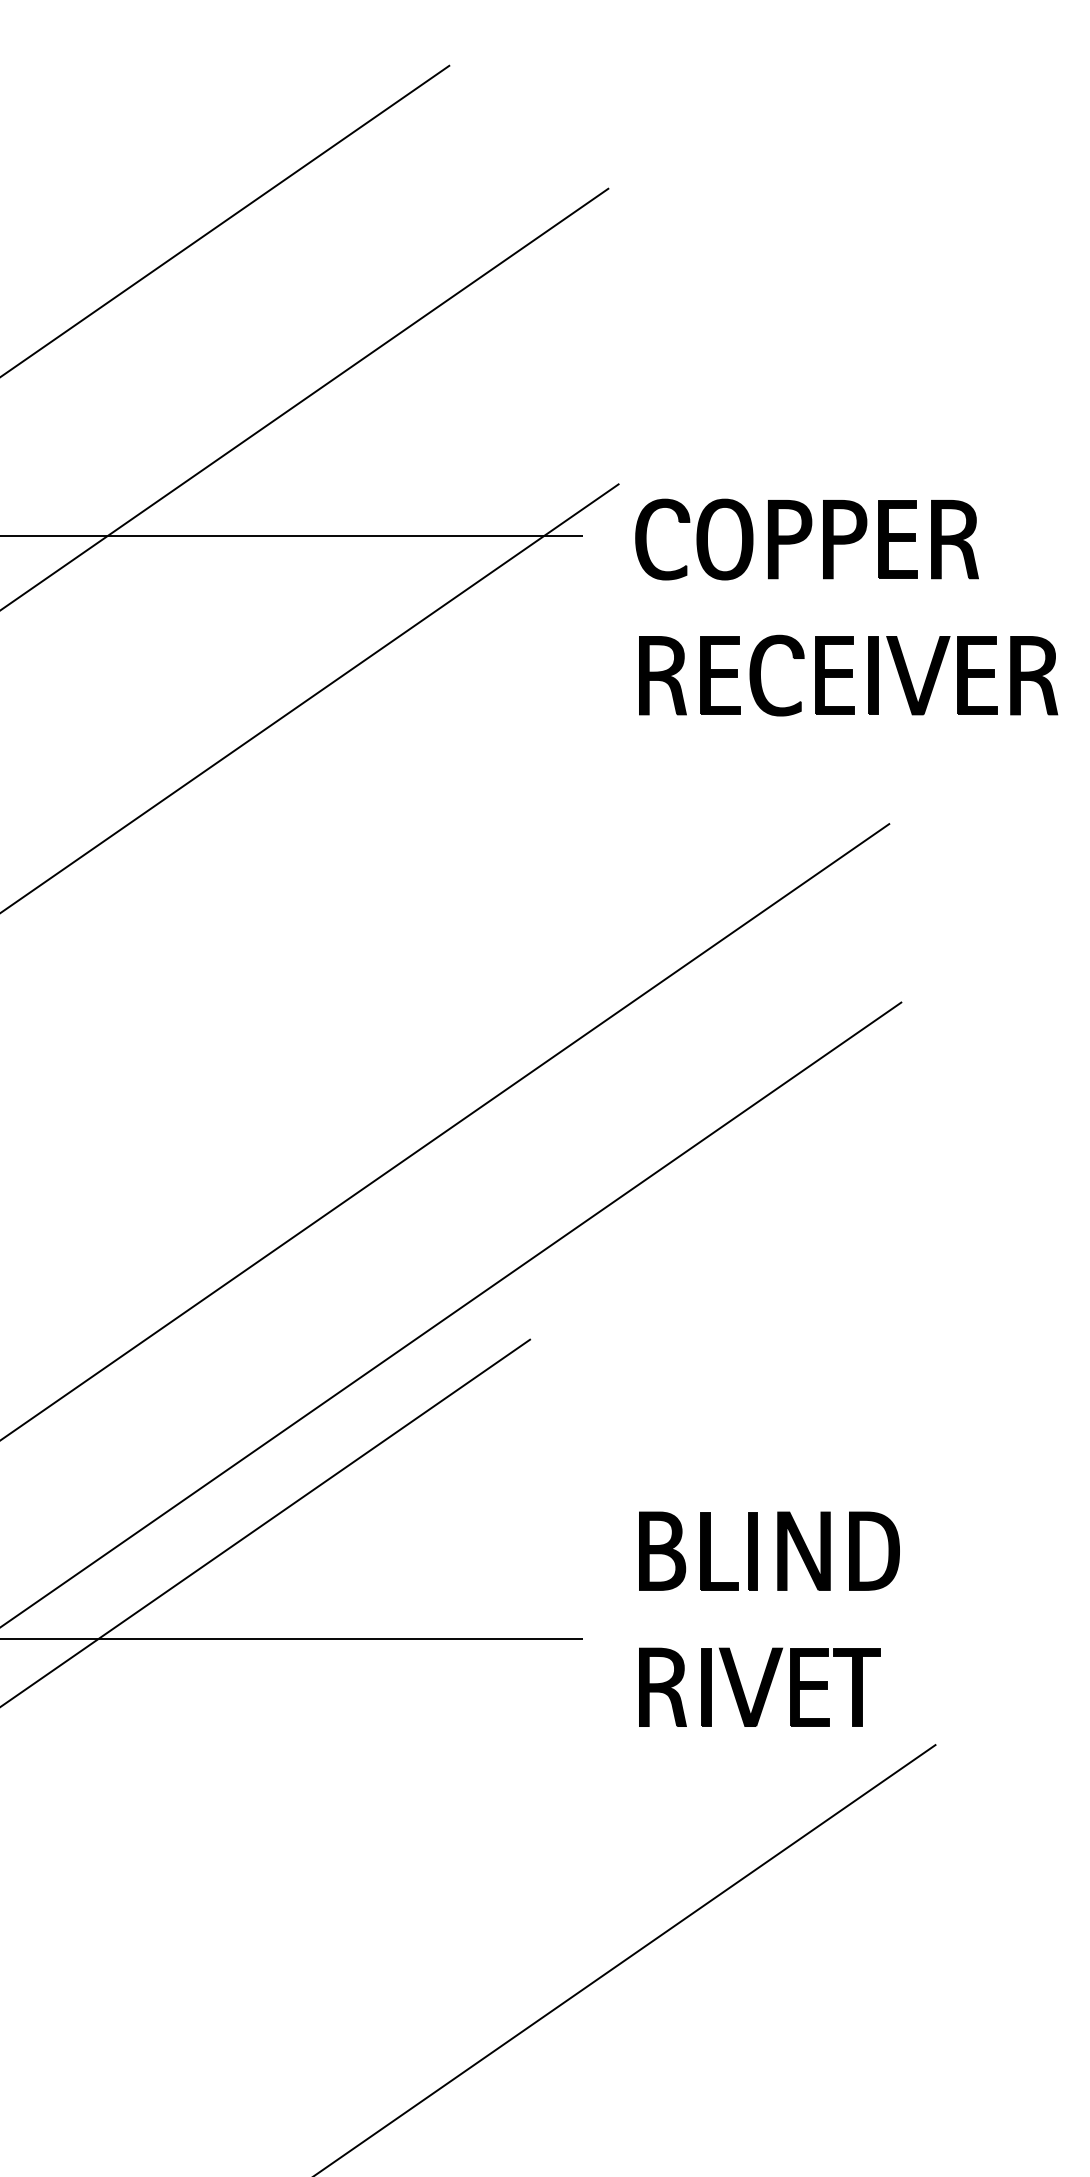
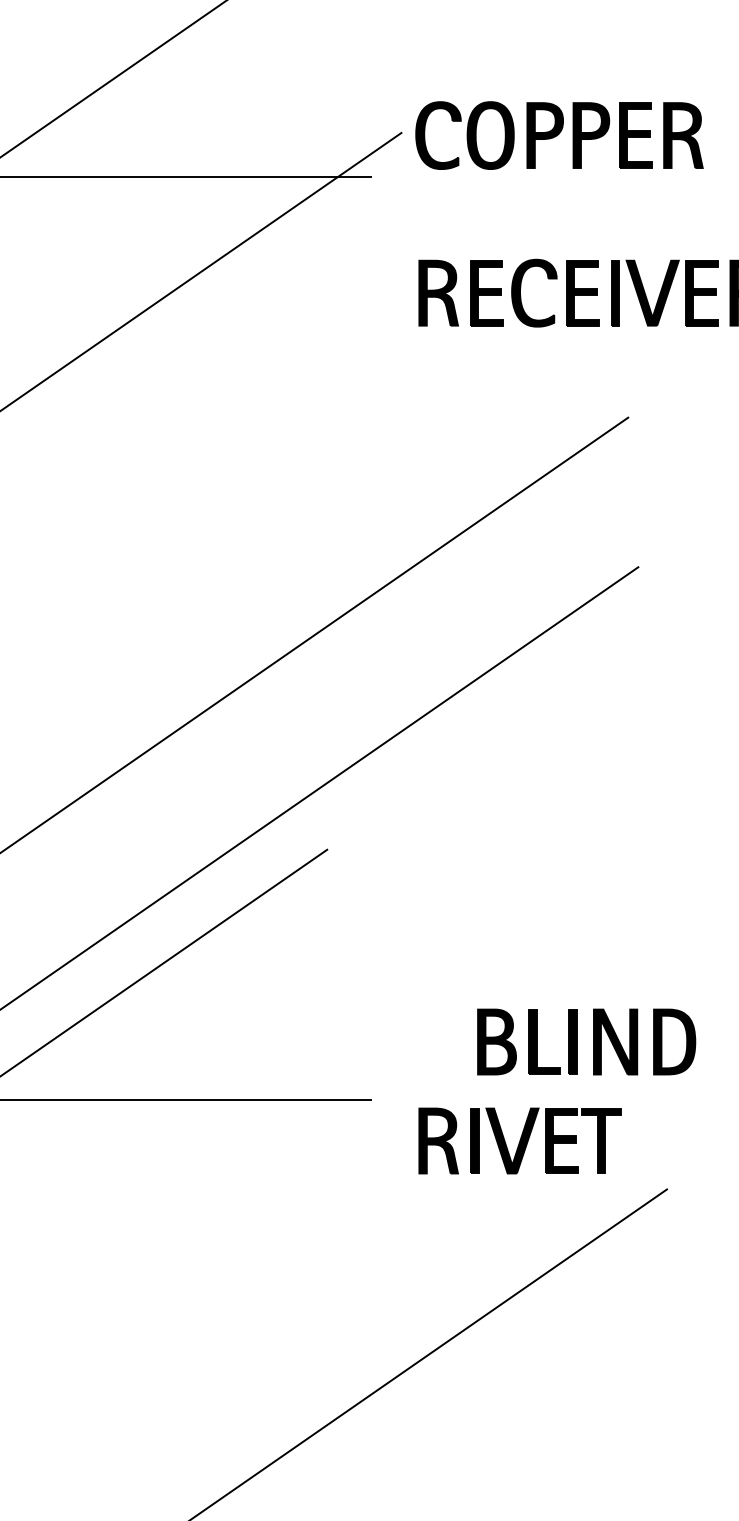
part: (806, 539) -> (559, 135), moved
part: (777, 1550) -> (593, 1041), moved

